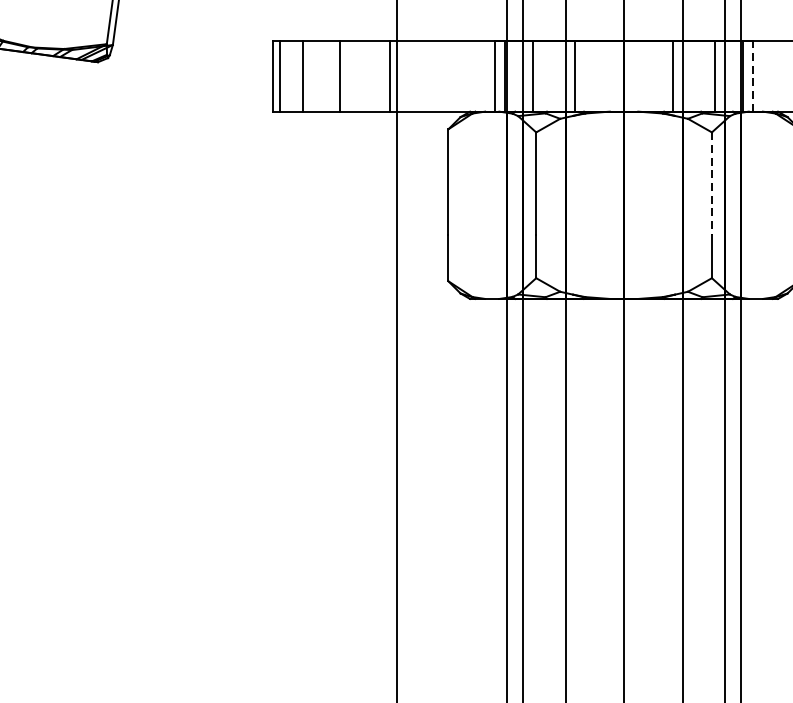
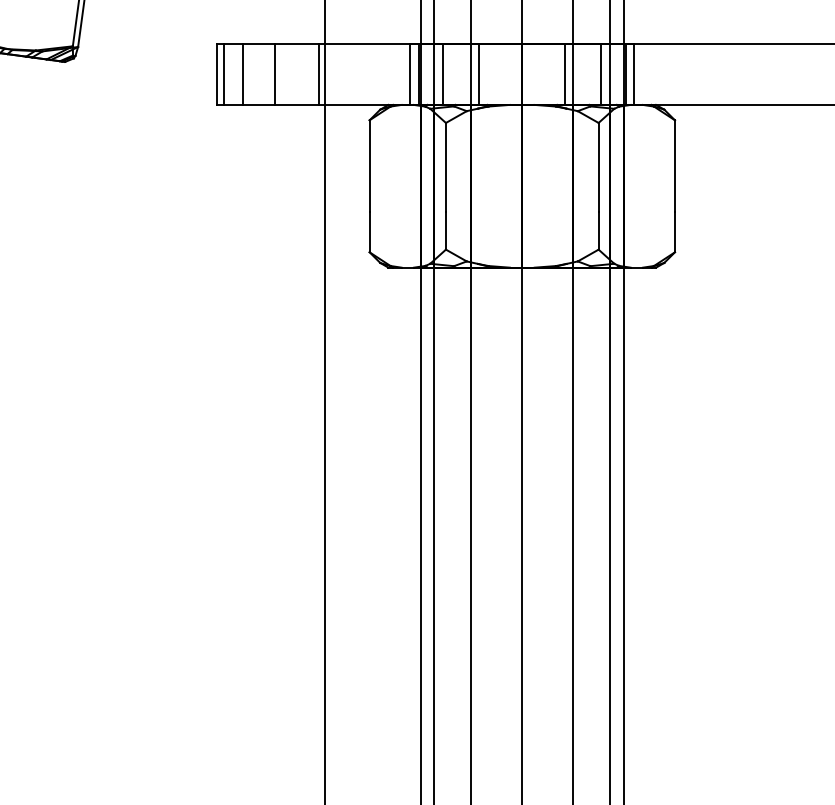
line: (753, 76) -> (634, 74), dashed -> solid
line: (711, 183) -> (598, 167), dashed -> solid

